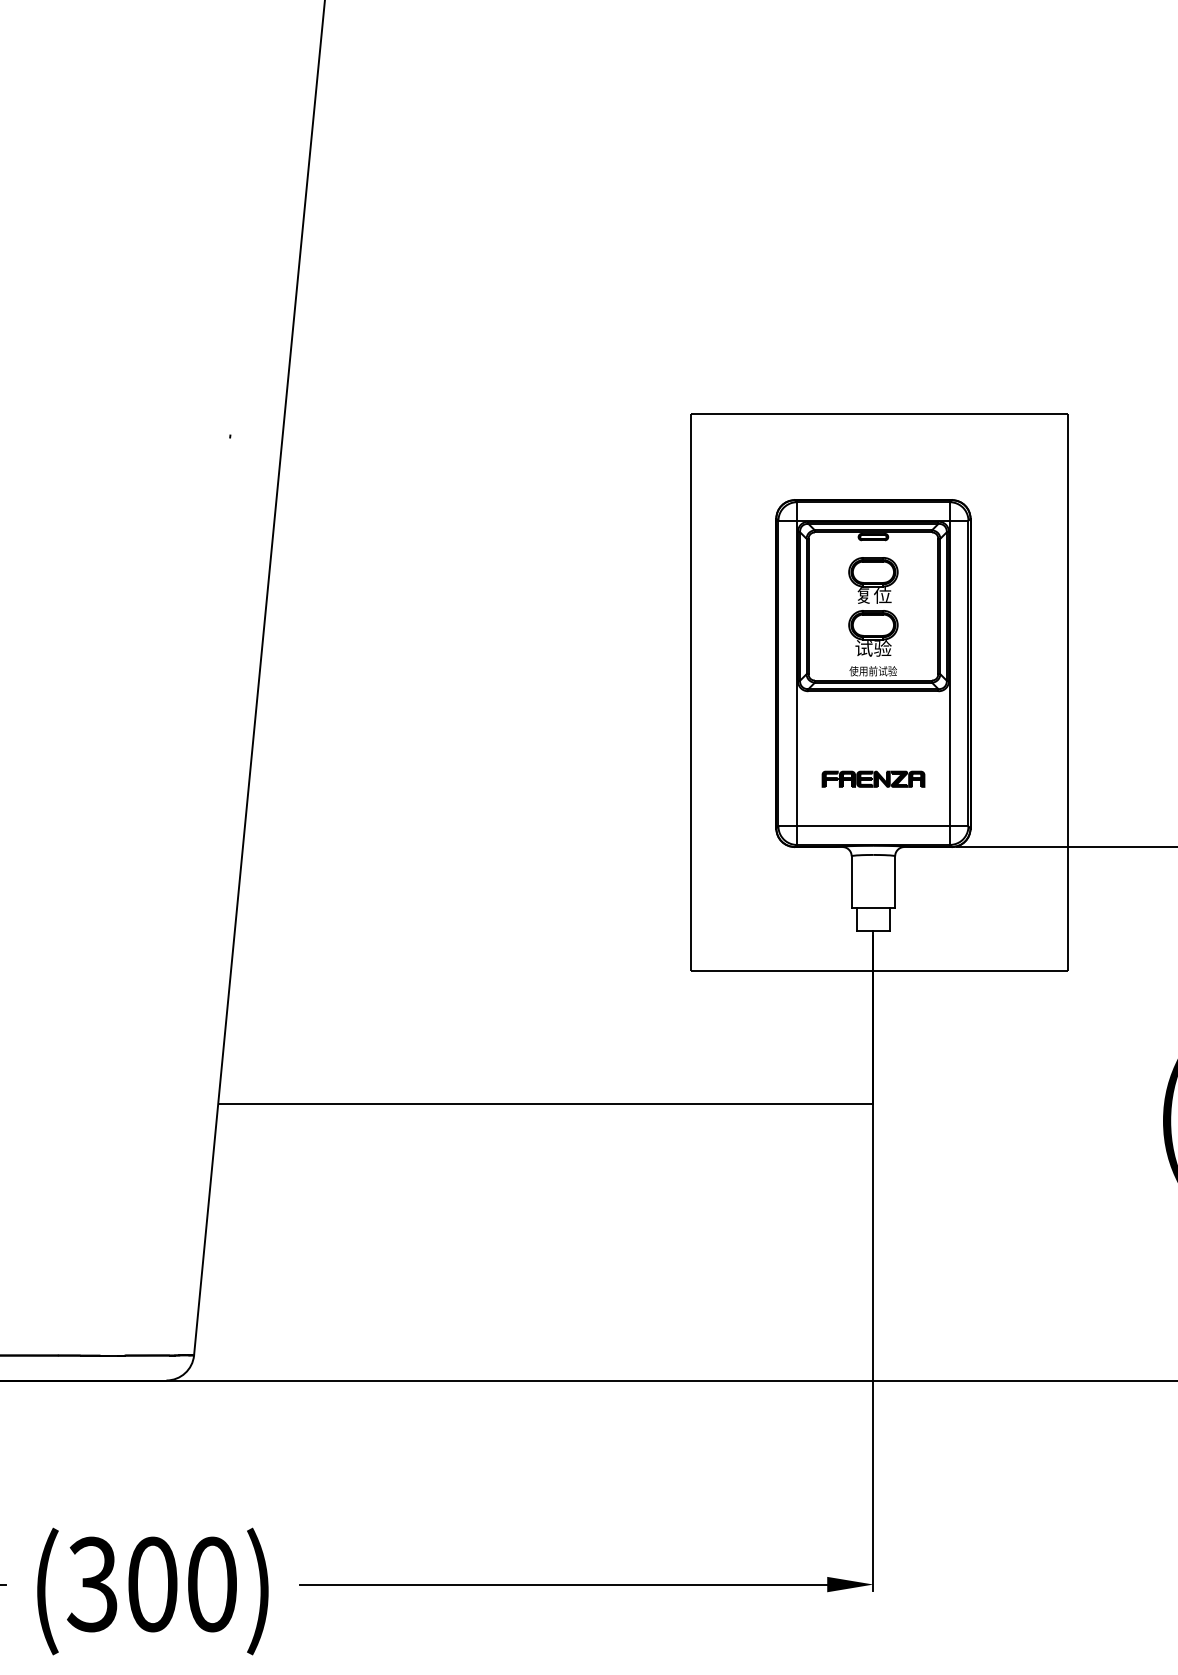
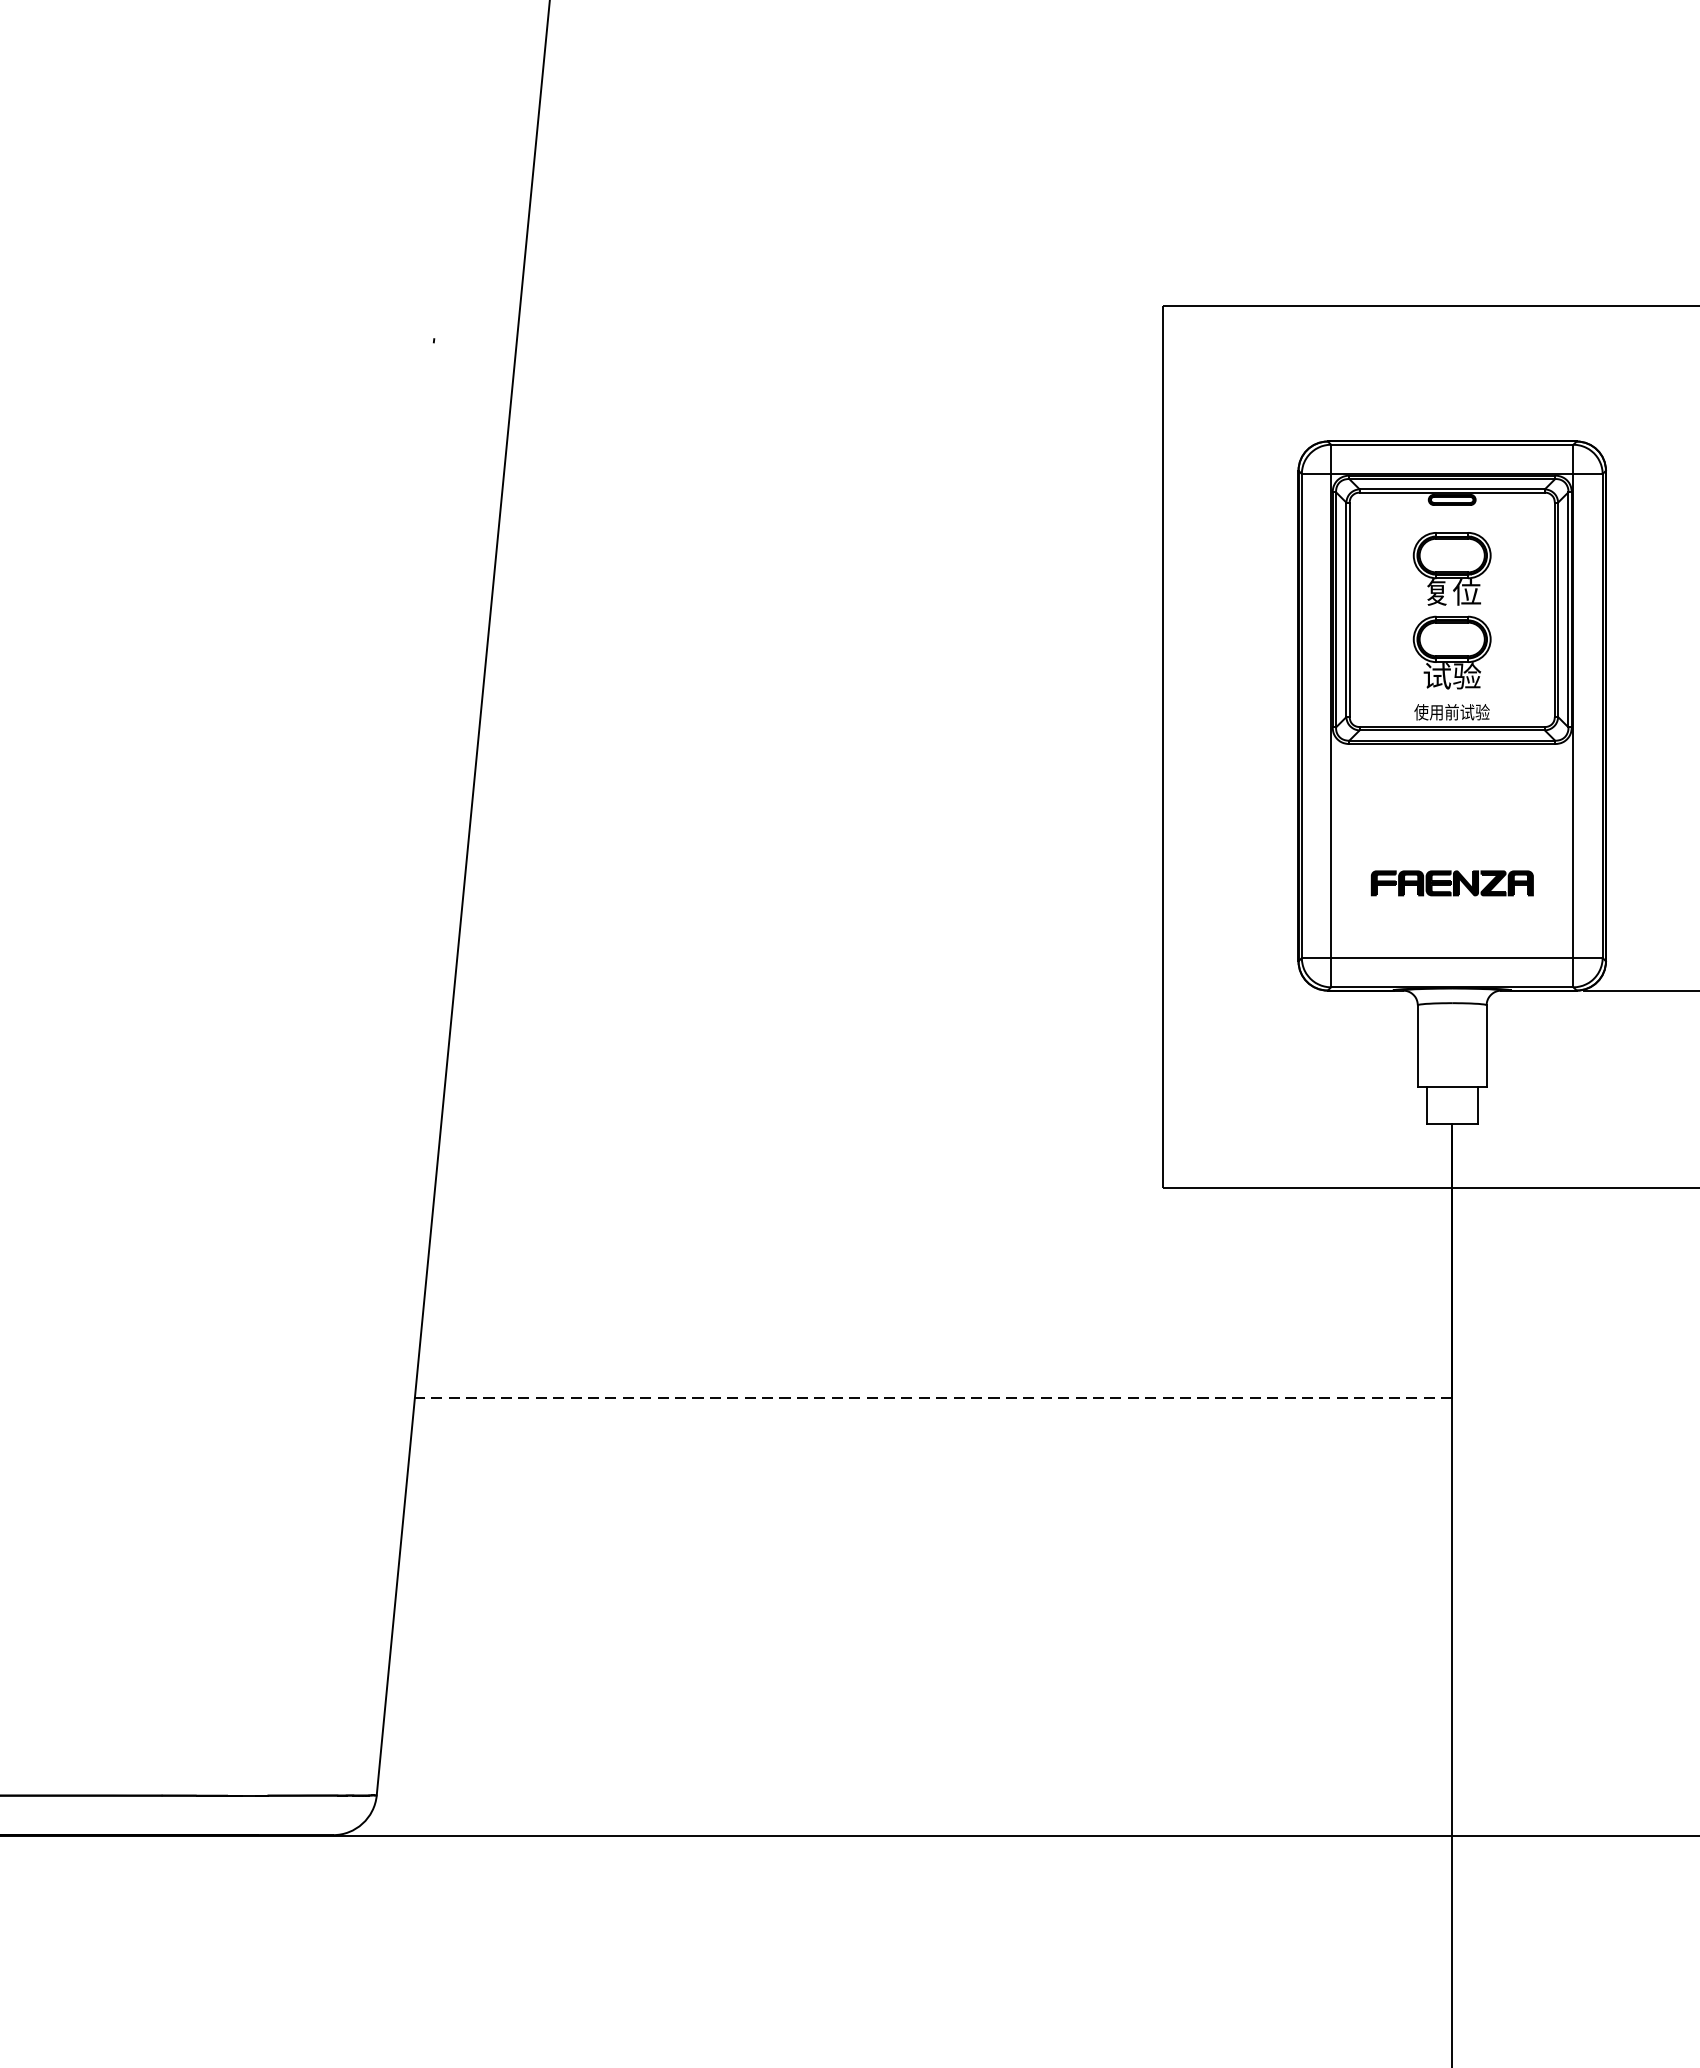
line: (545, 1104) -> (933, 1398), solid -> dashed

